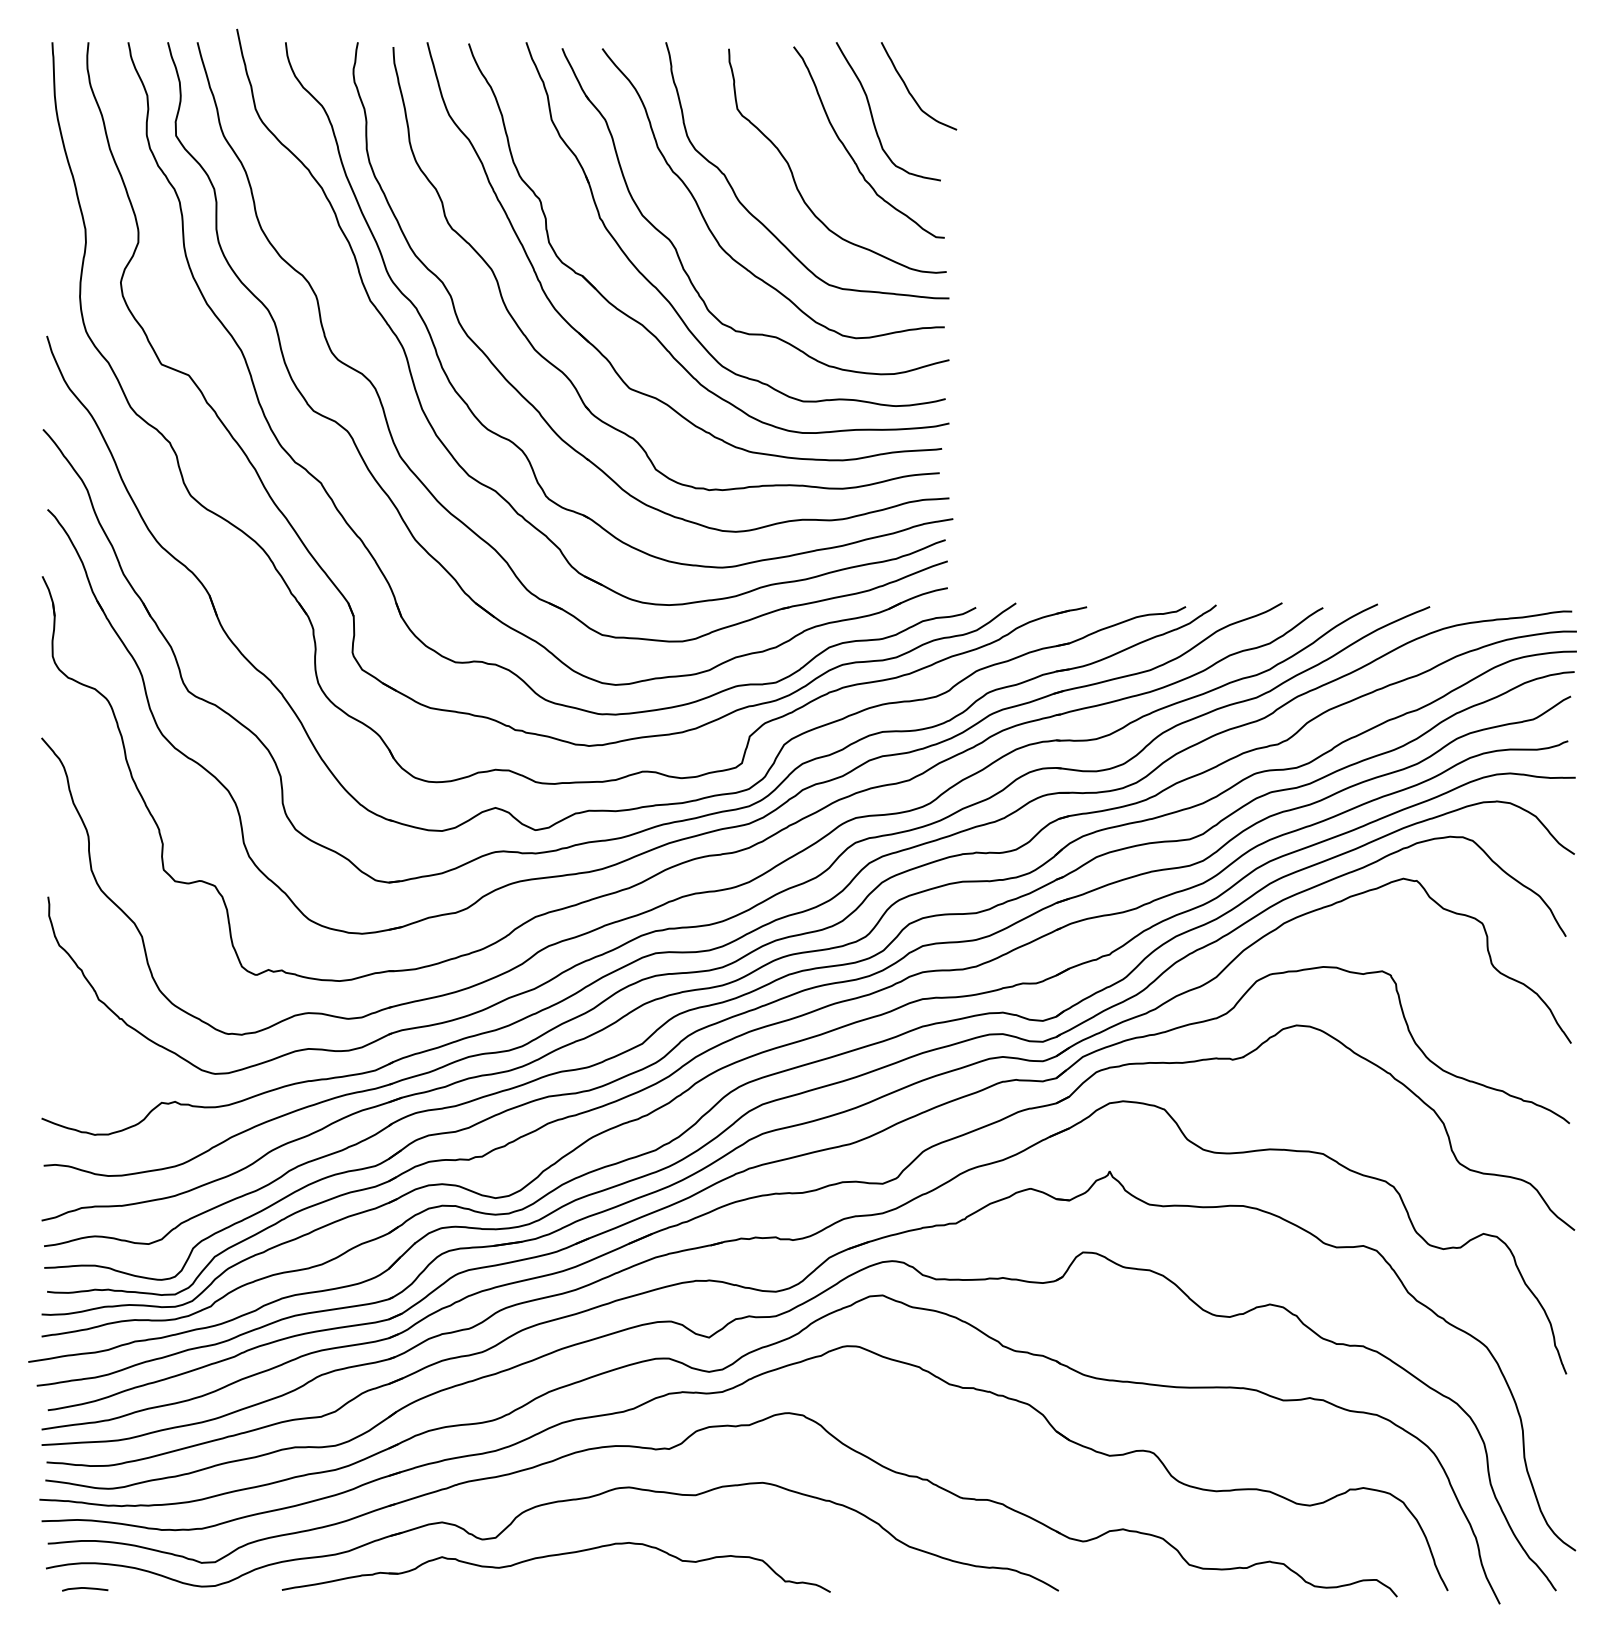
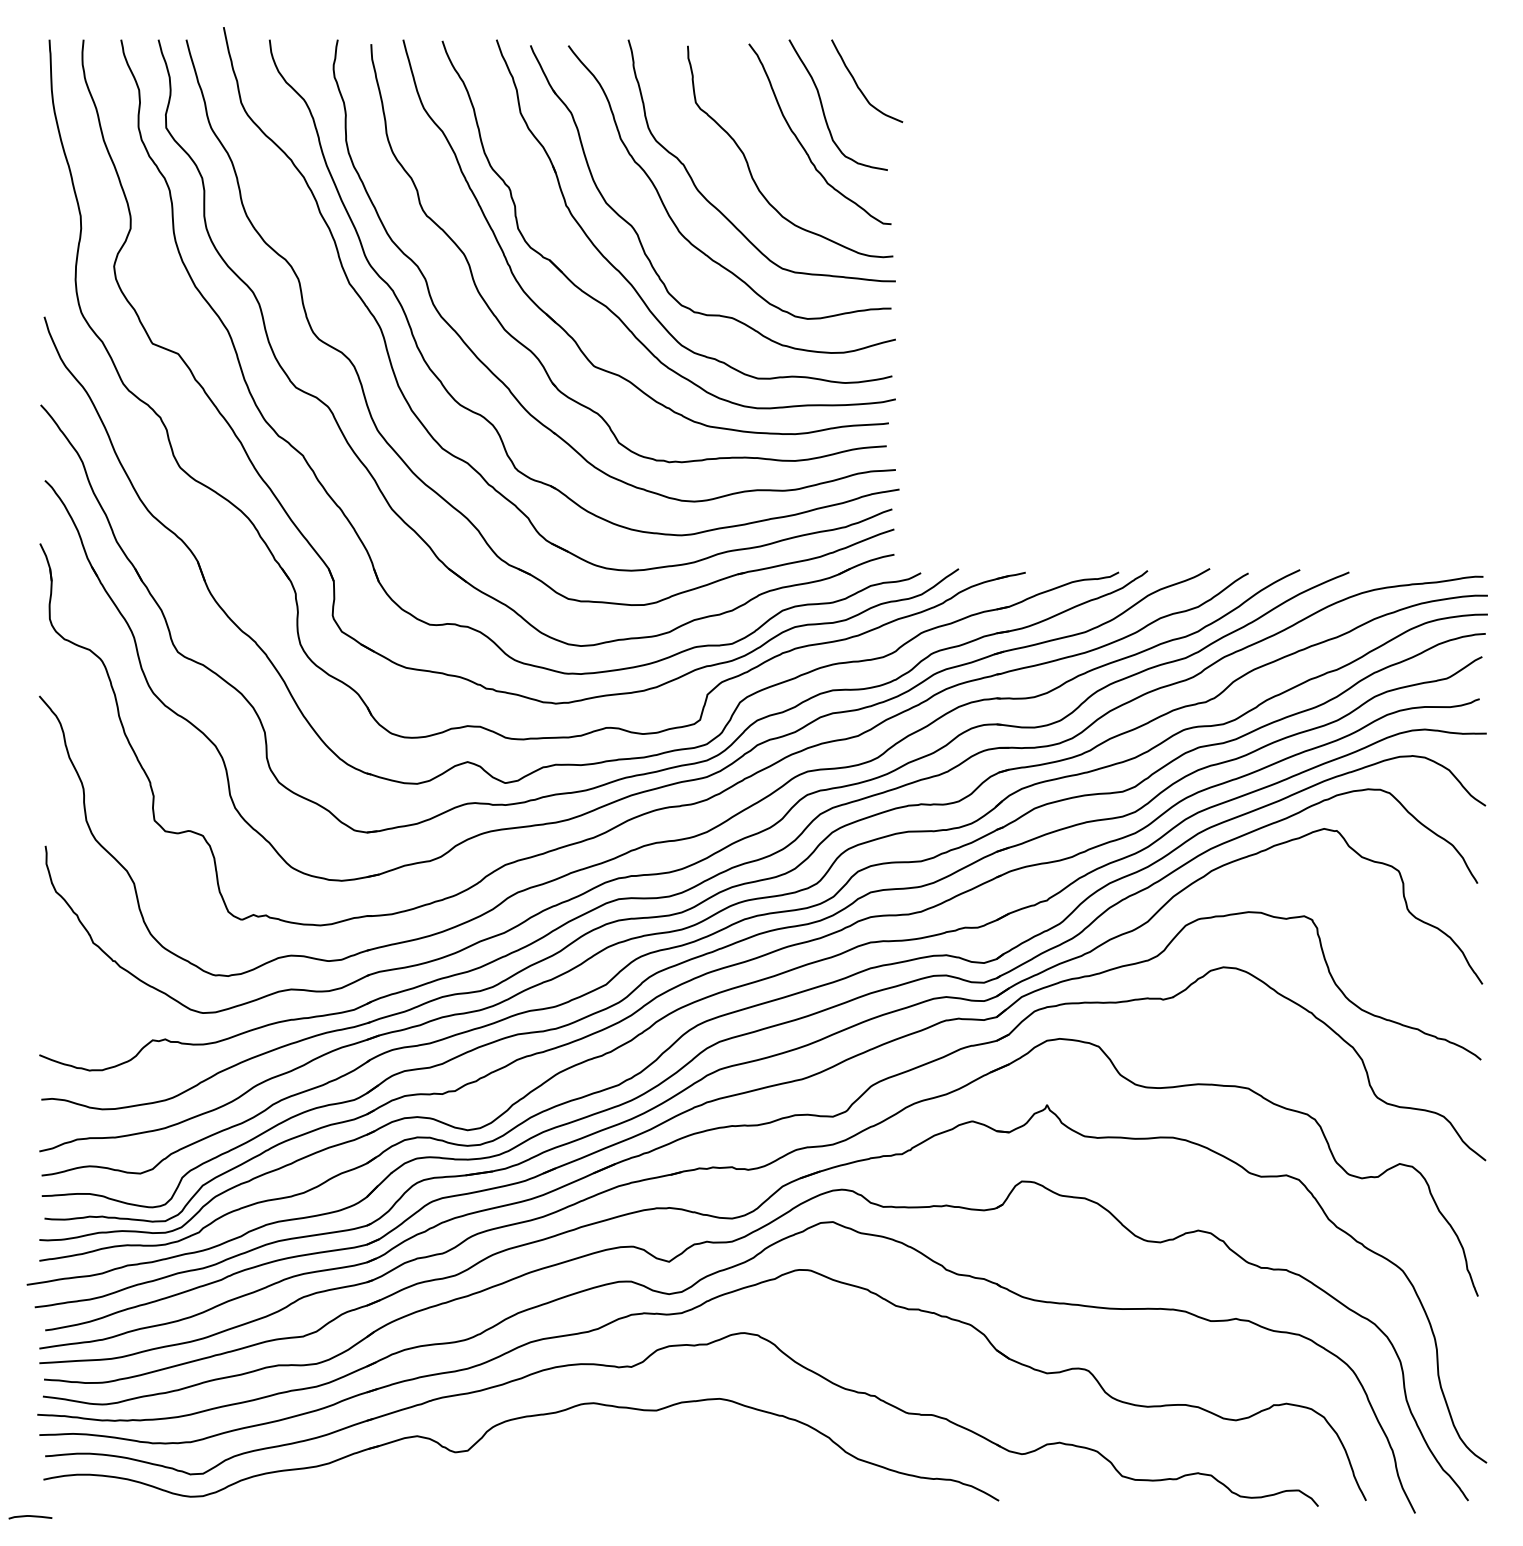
part: (554, 1556) -> (523, 1468), removed
curve: (85, 1588) -> (30, 1516), moved

